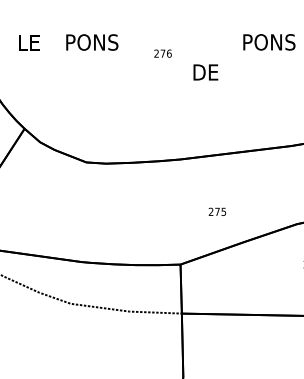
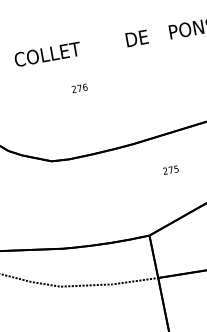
text: (102, 42) -> (47, 54), PONS -> COLLET
text: (162, 53) -> (79, 88), moved
text: (205, 72) -> (136, 38), moved
text: (217, 211) -> (170, 169), moved

